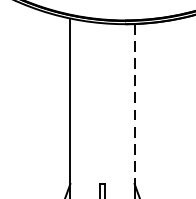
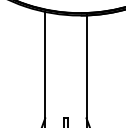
line: (134, 104) -> (86, 67), dashed -> solid

